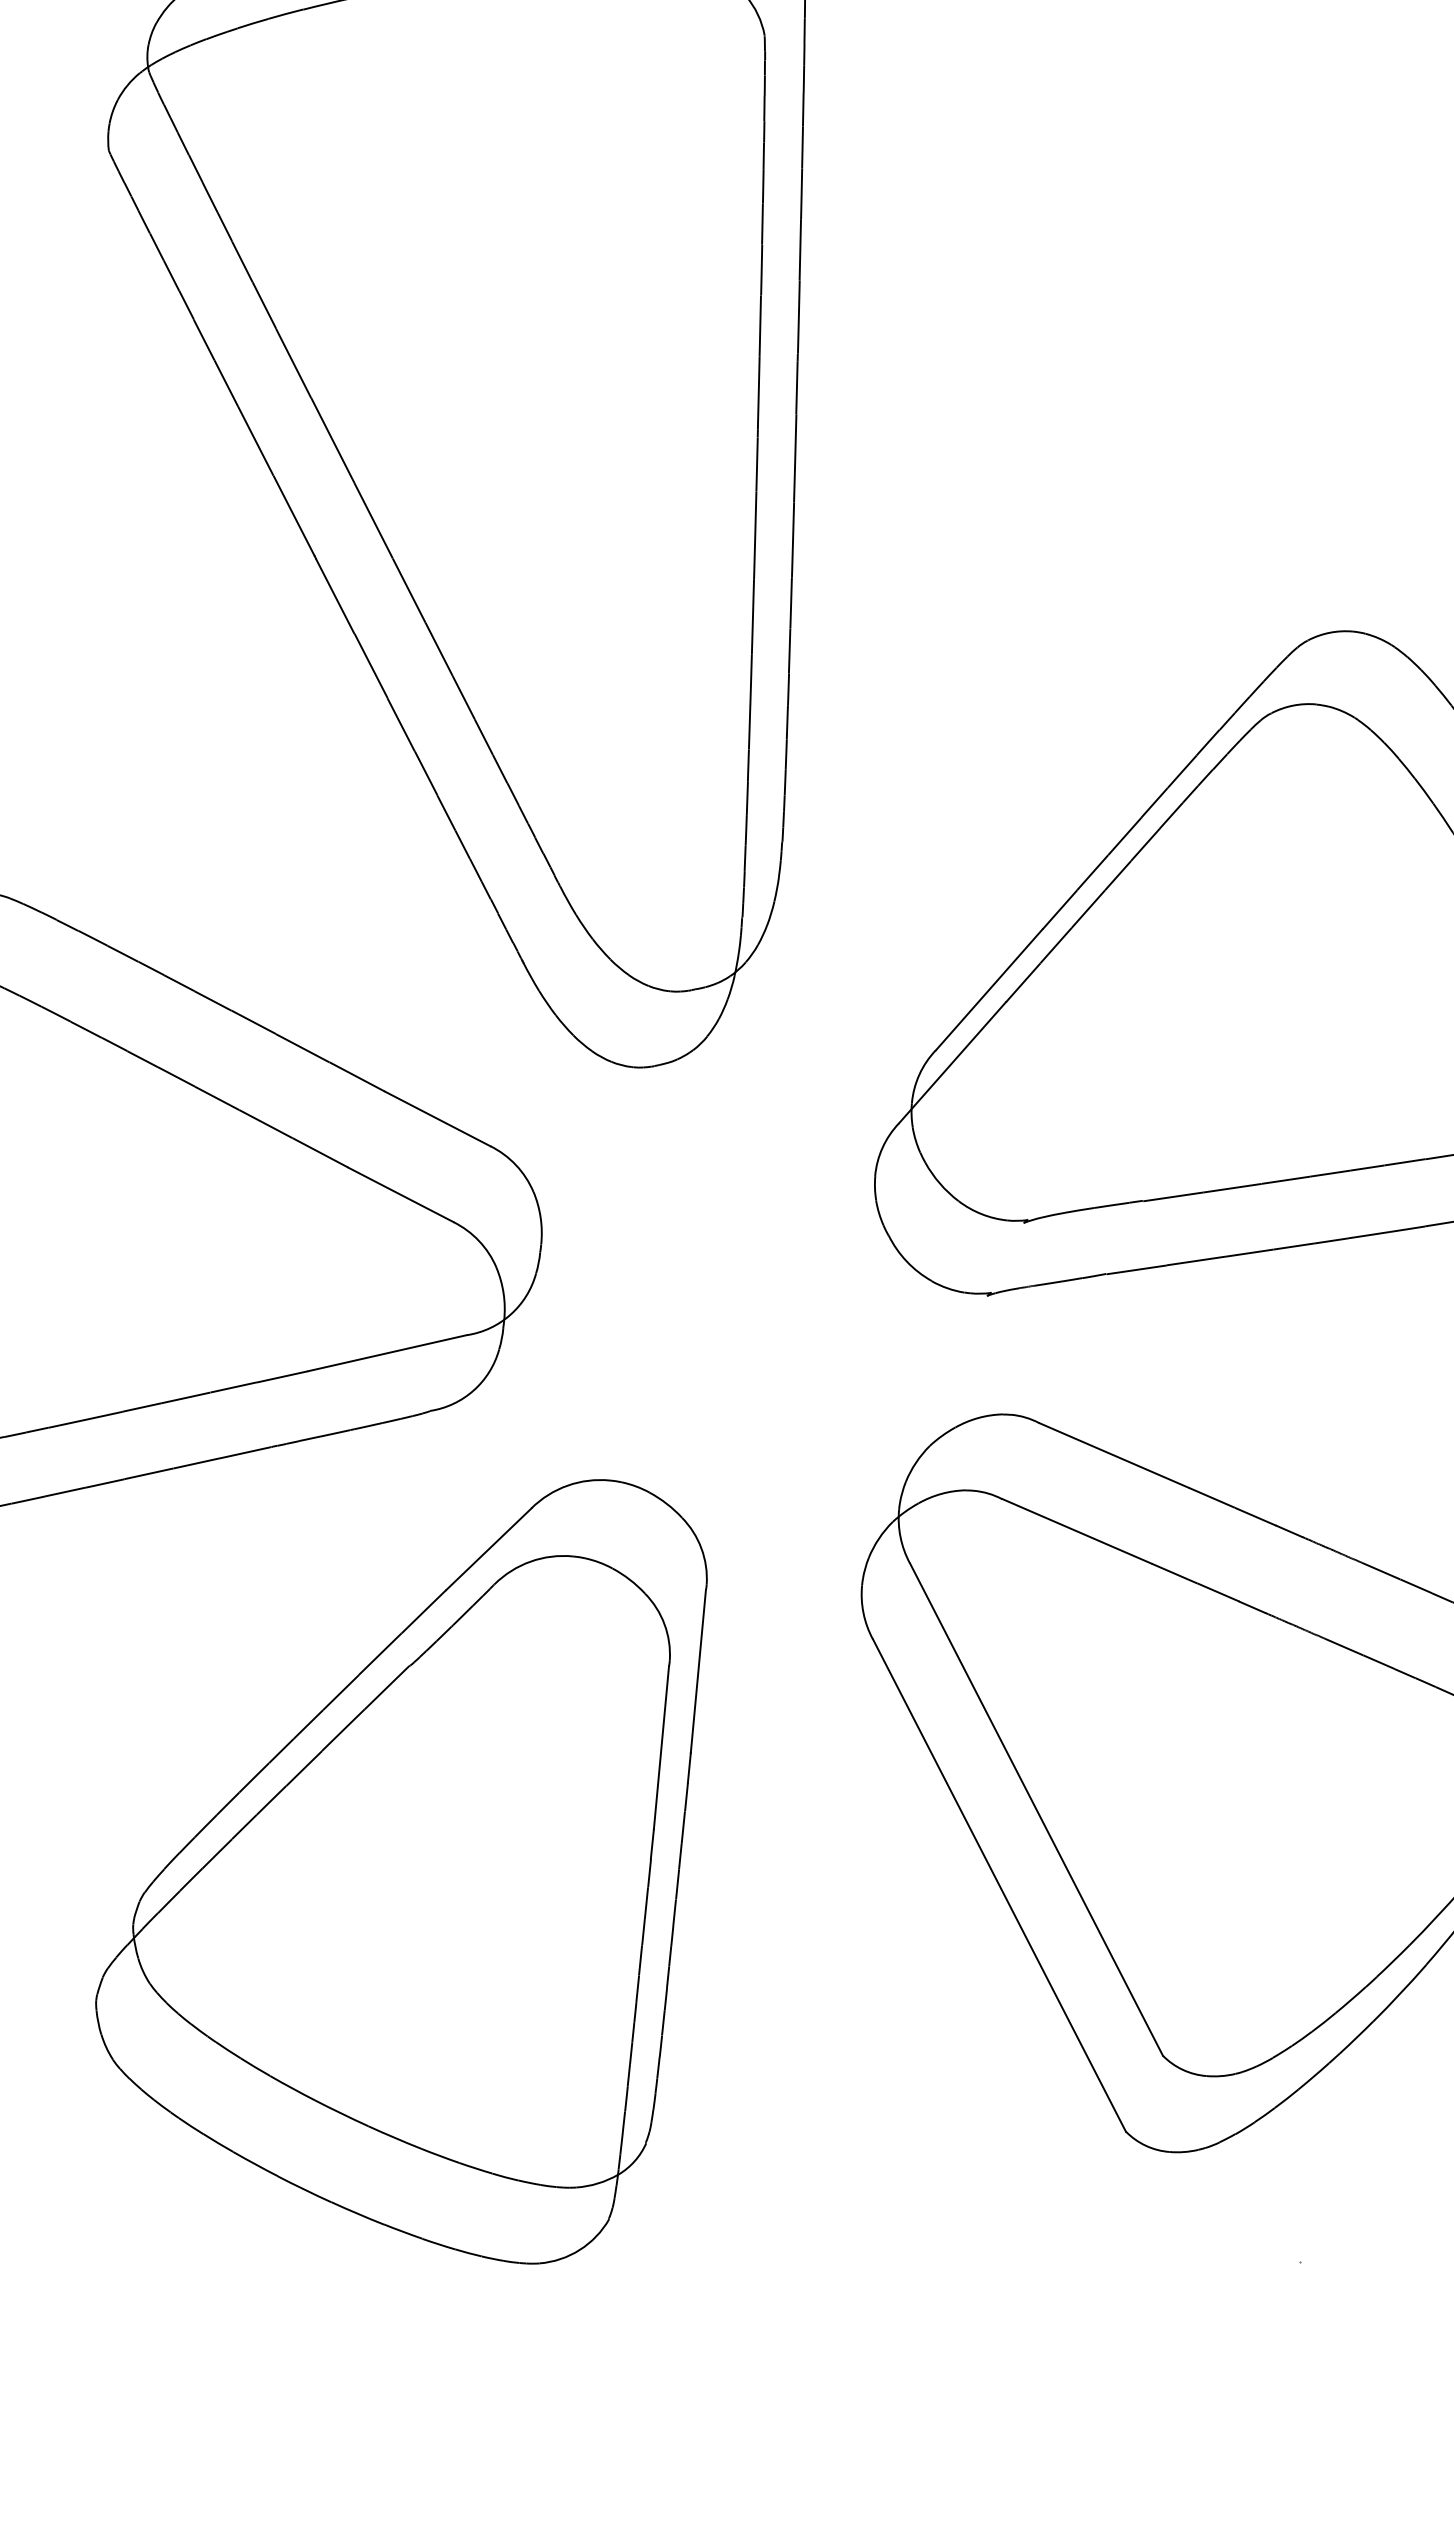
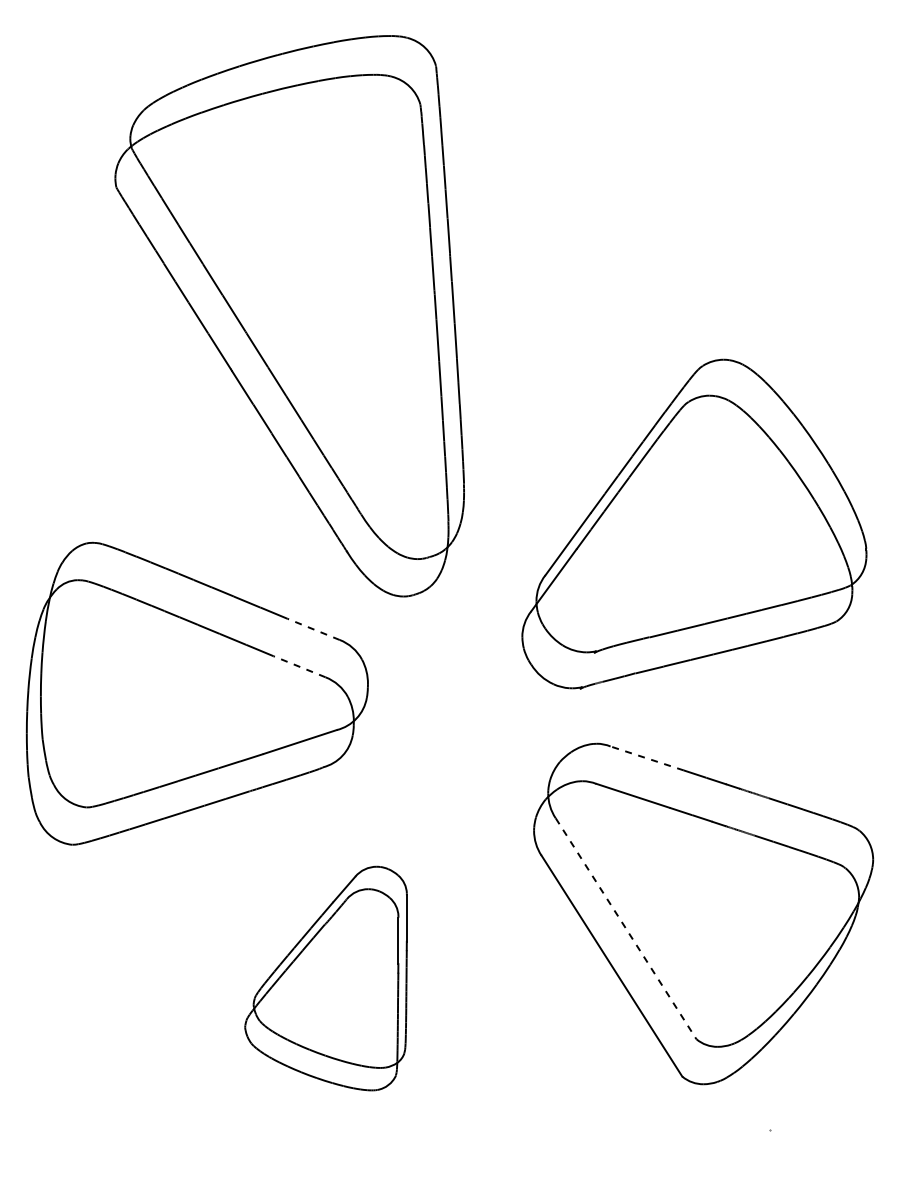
line: (437, 1119) -> (313, 629), solid -> dashed
line: (400, 1194) -> (299, 666), solid -> dashed
line: (1114, 1455) -> (647, 758), solid -> dashed
line: (1037, 1809) -> (626, 928), solid -> dashed
part: (394, 1855) -> (325, 978), size x0.6

